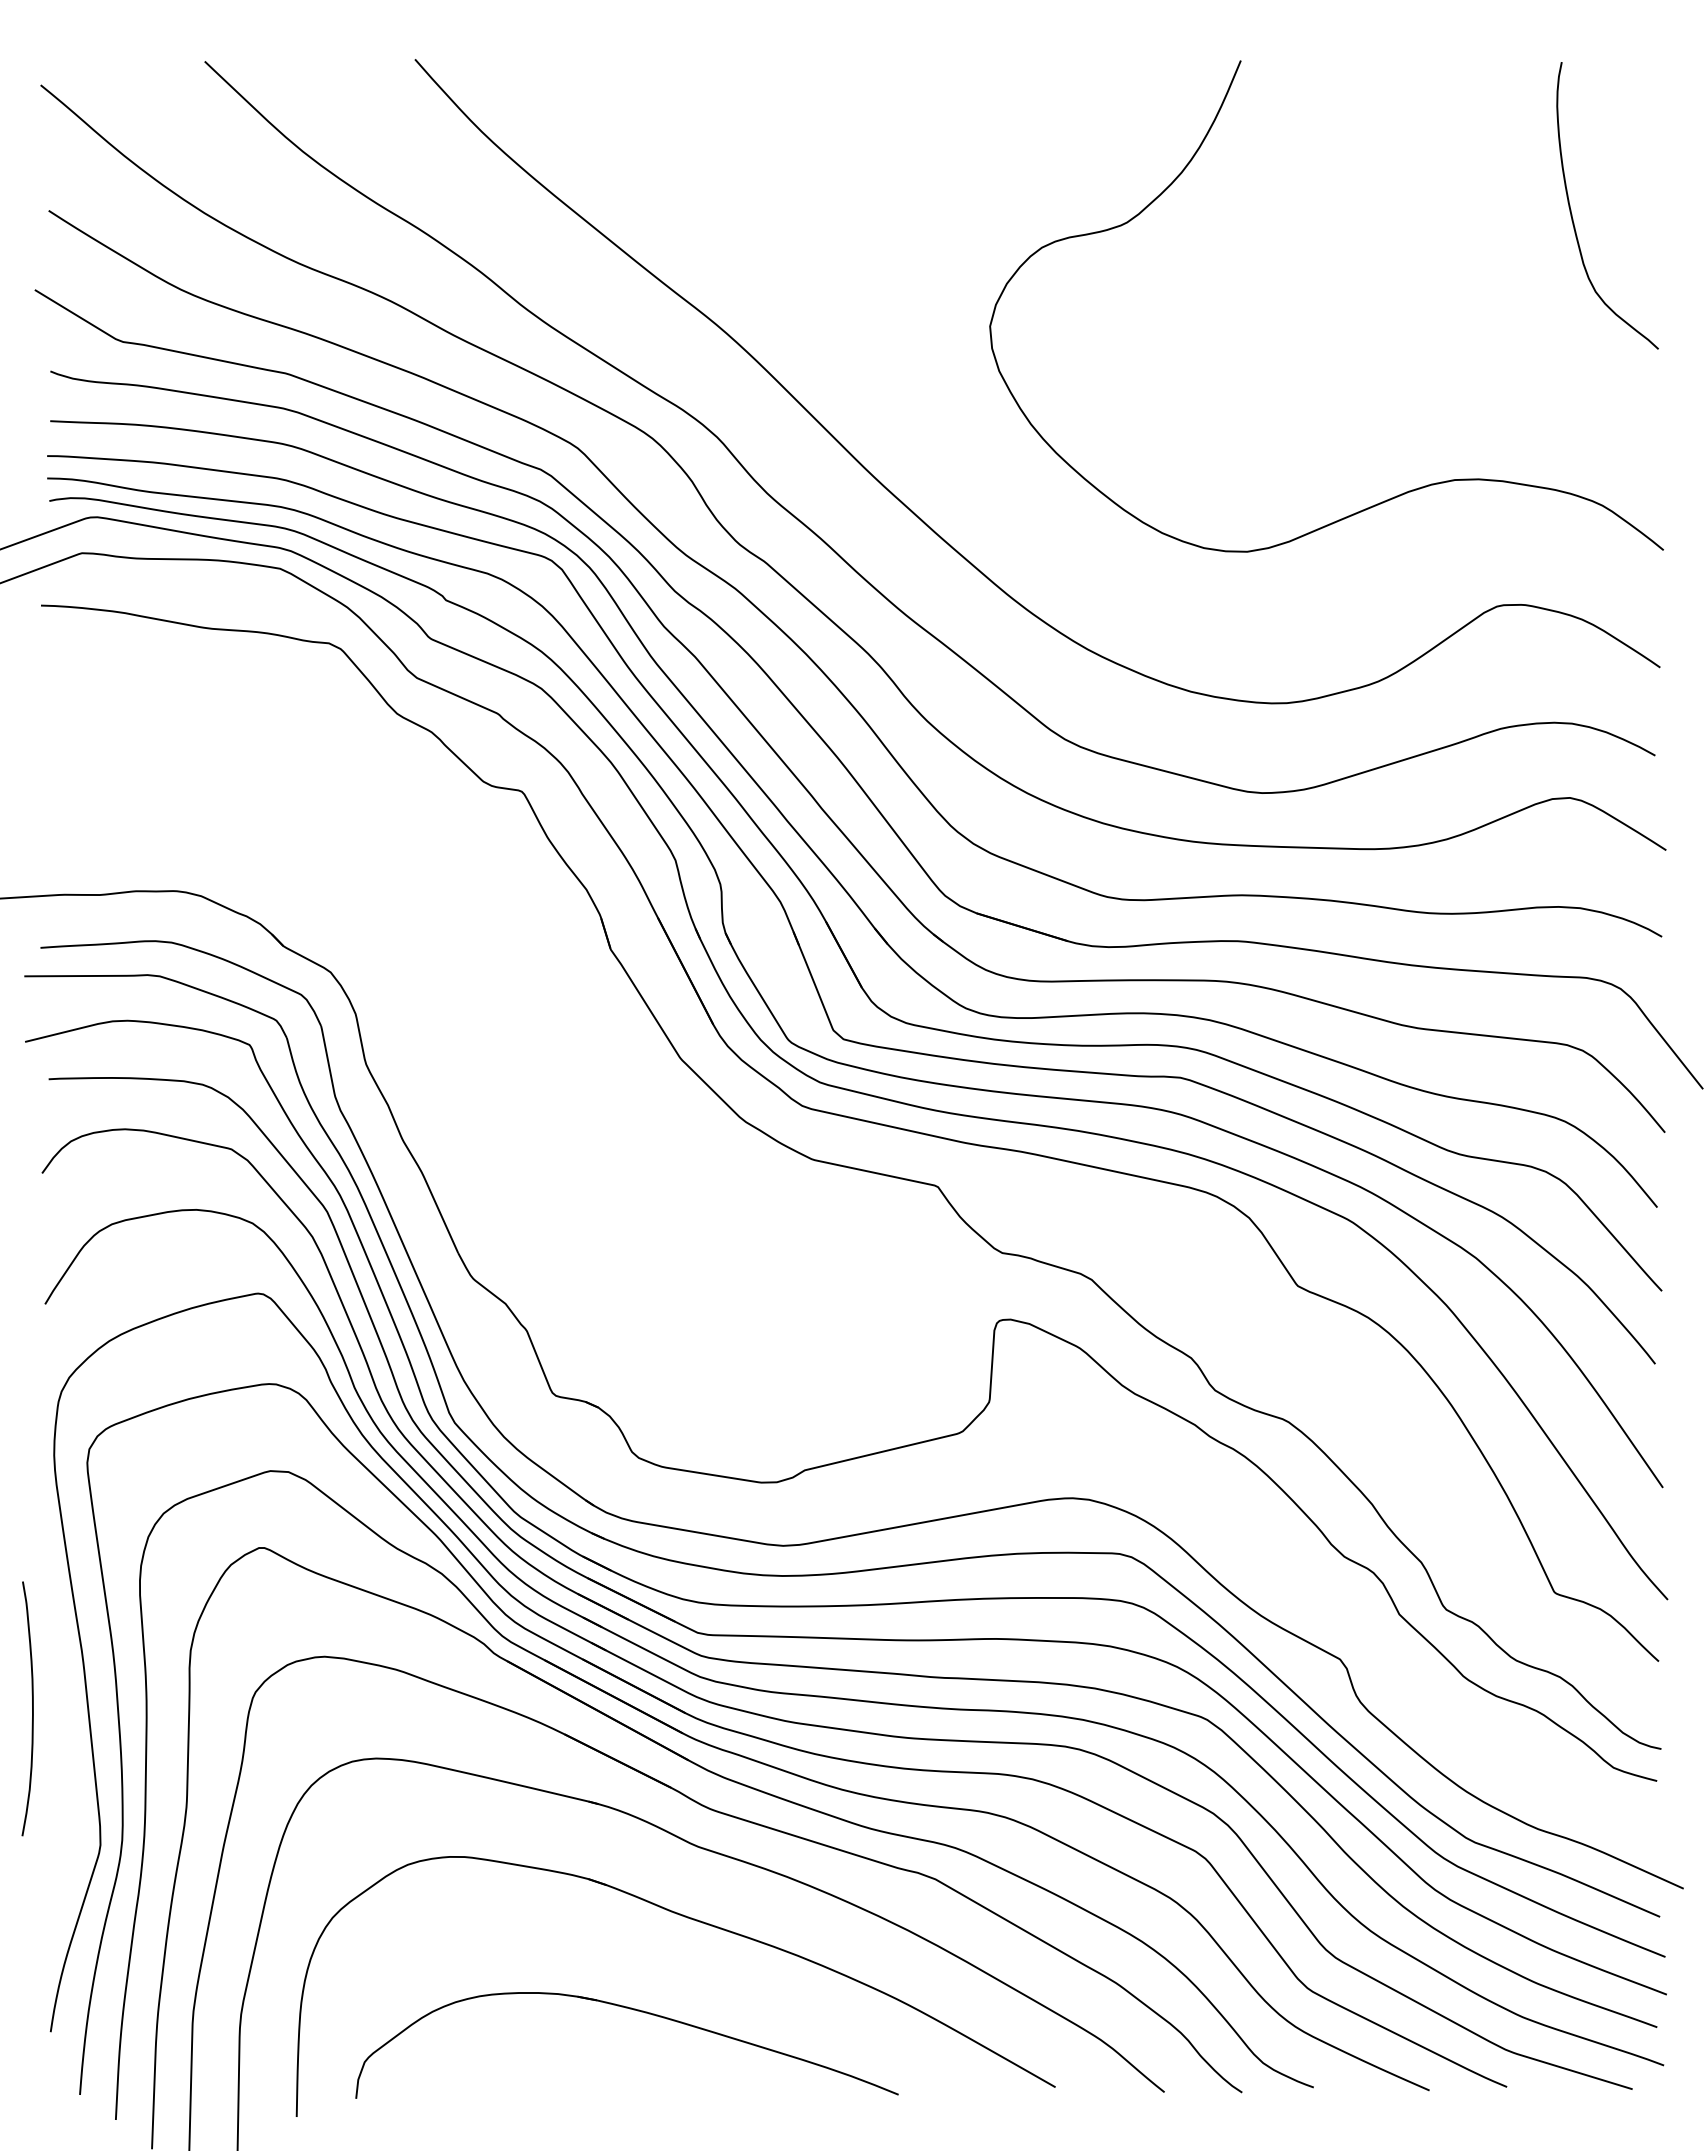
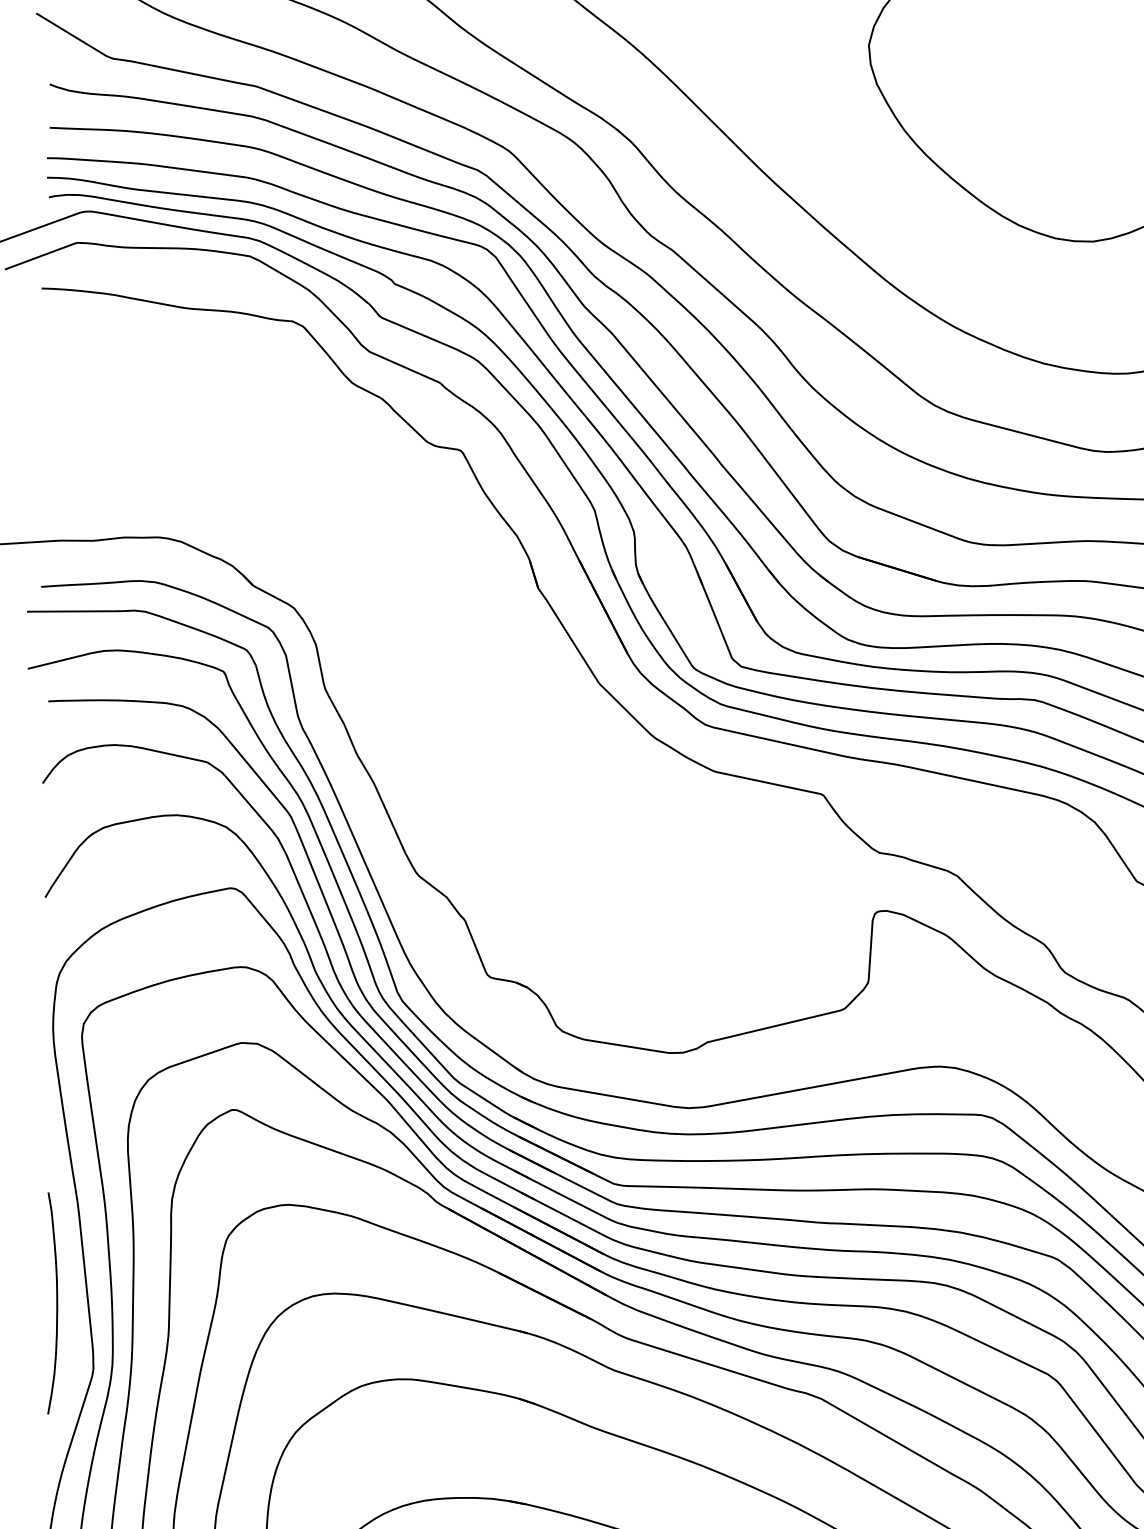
curve: (32, 1708) -> (56, 1303), moved

